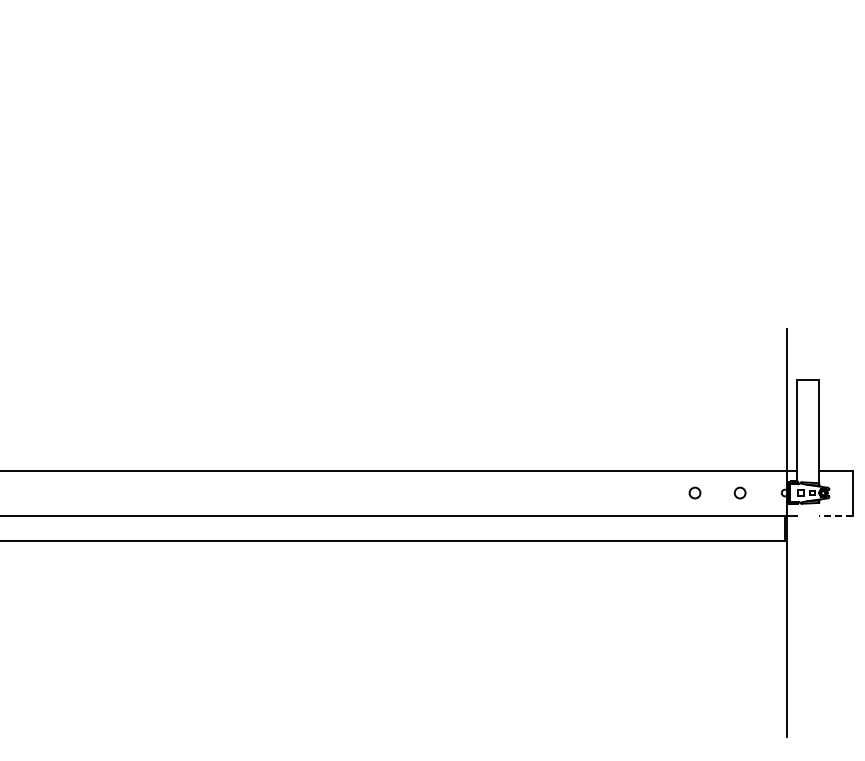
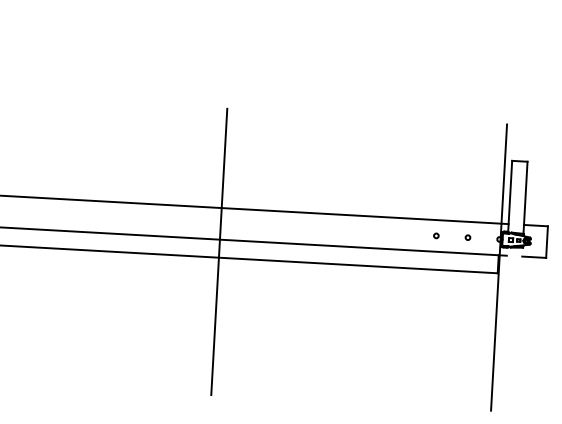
circle: (694, 492) -> (436, 235), size x0.62
circle: (739, 492) -> (467, 237), size x0.62
line: (835, 515) -> (534, 257), dashed -> solid
line: (387, 533) -> (219, 252), added

